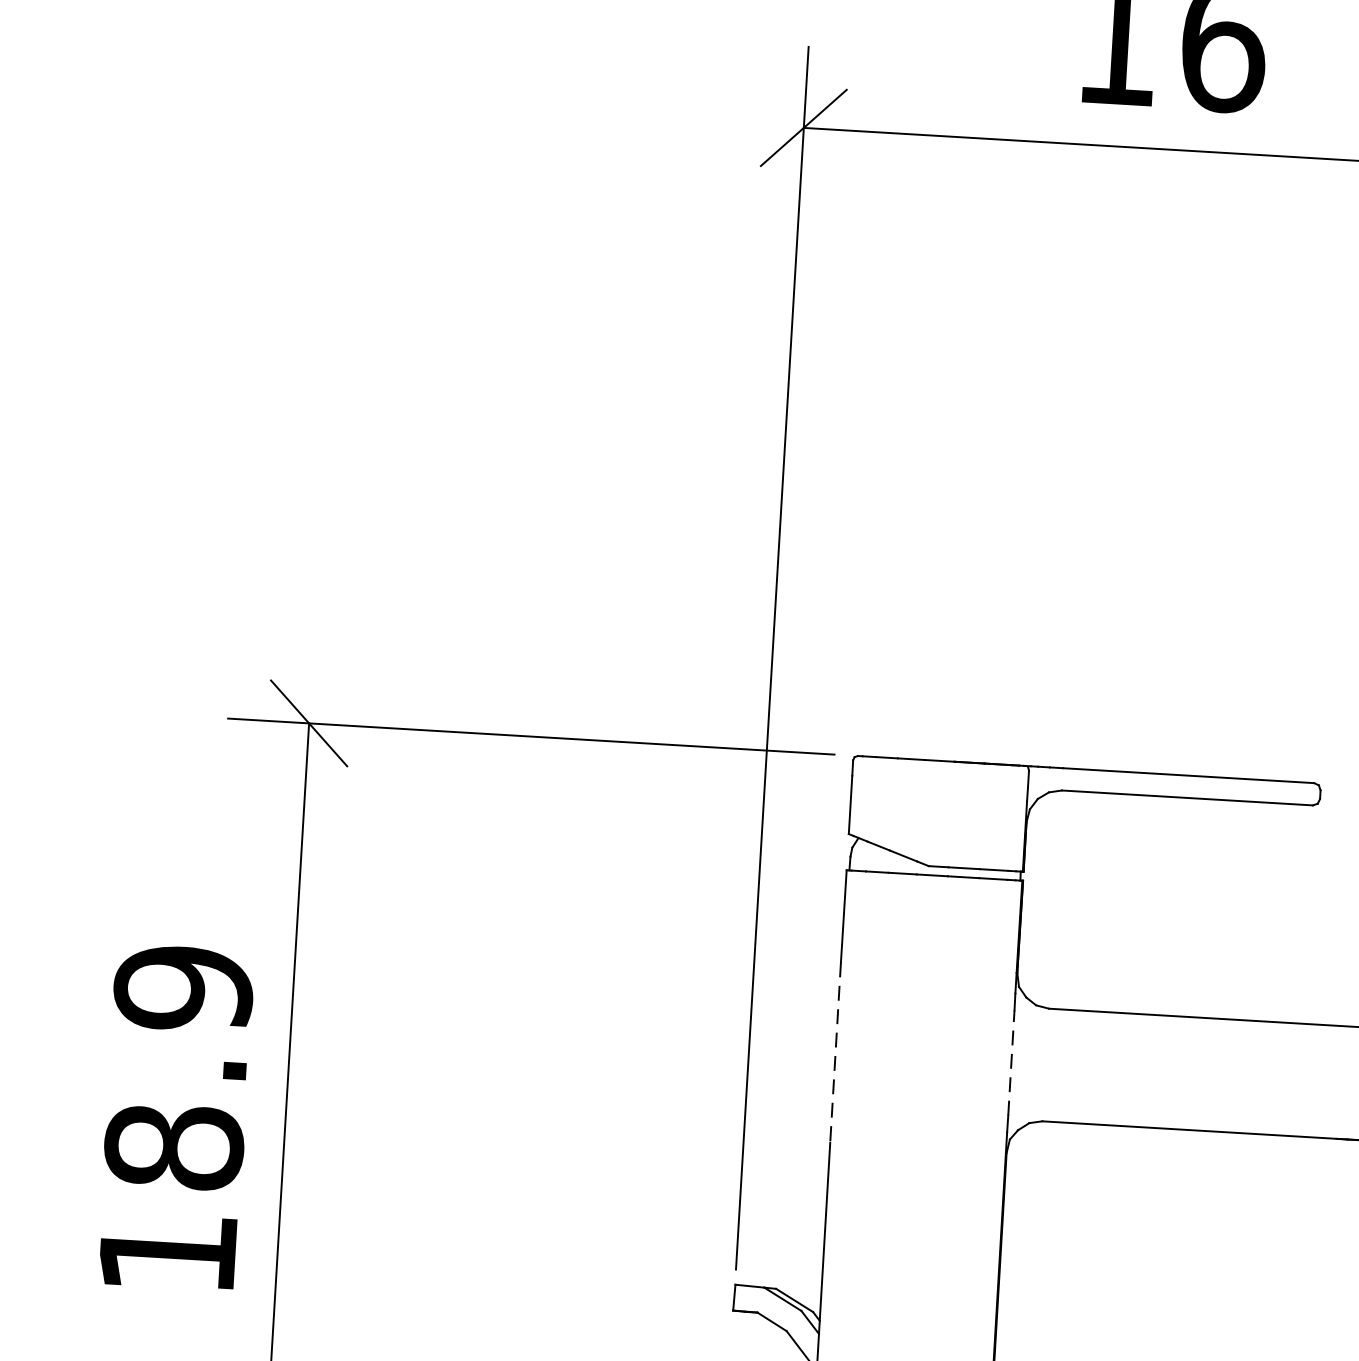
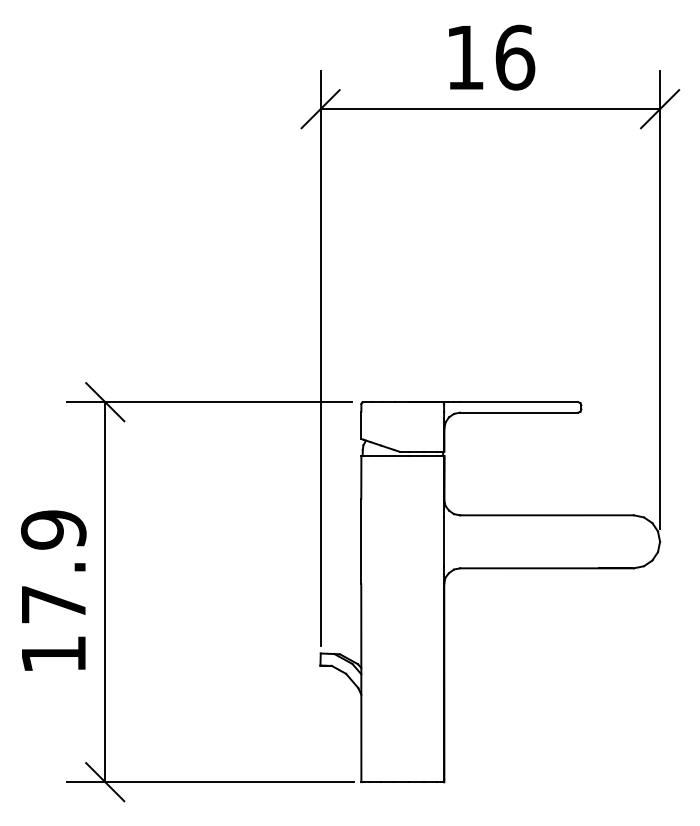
line: (835, 1053) -> (361, 542), dashed -> solid
line: (1010, 1062) -> (443, 541), dashed -> solid
text: (173, 1146) -> (53, 604), 18.9 -> 17.9

